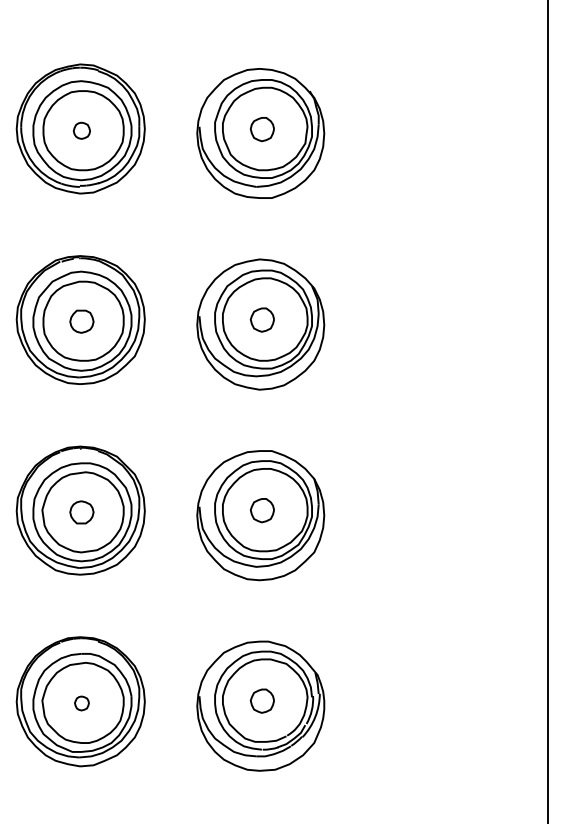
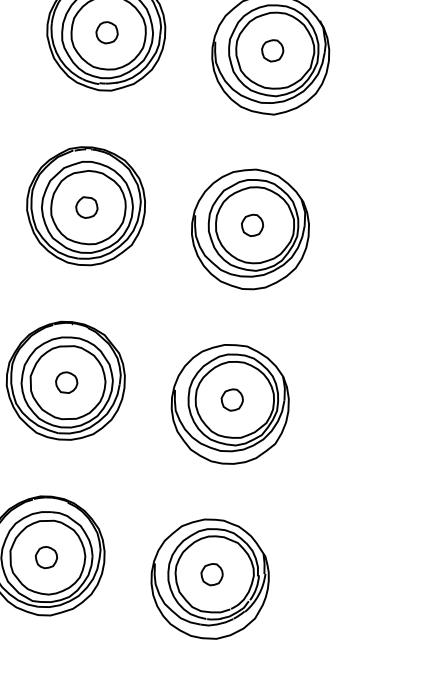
part: (81, 130) -> (106, 32), size x1.43
part: (81, 703) -> (46, 557), size x1.67

